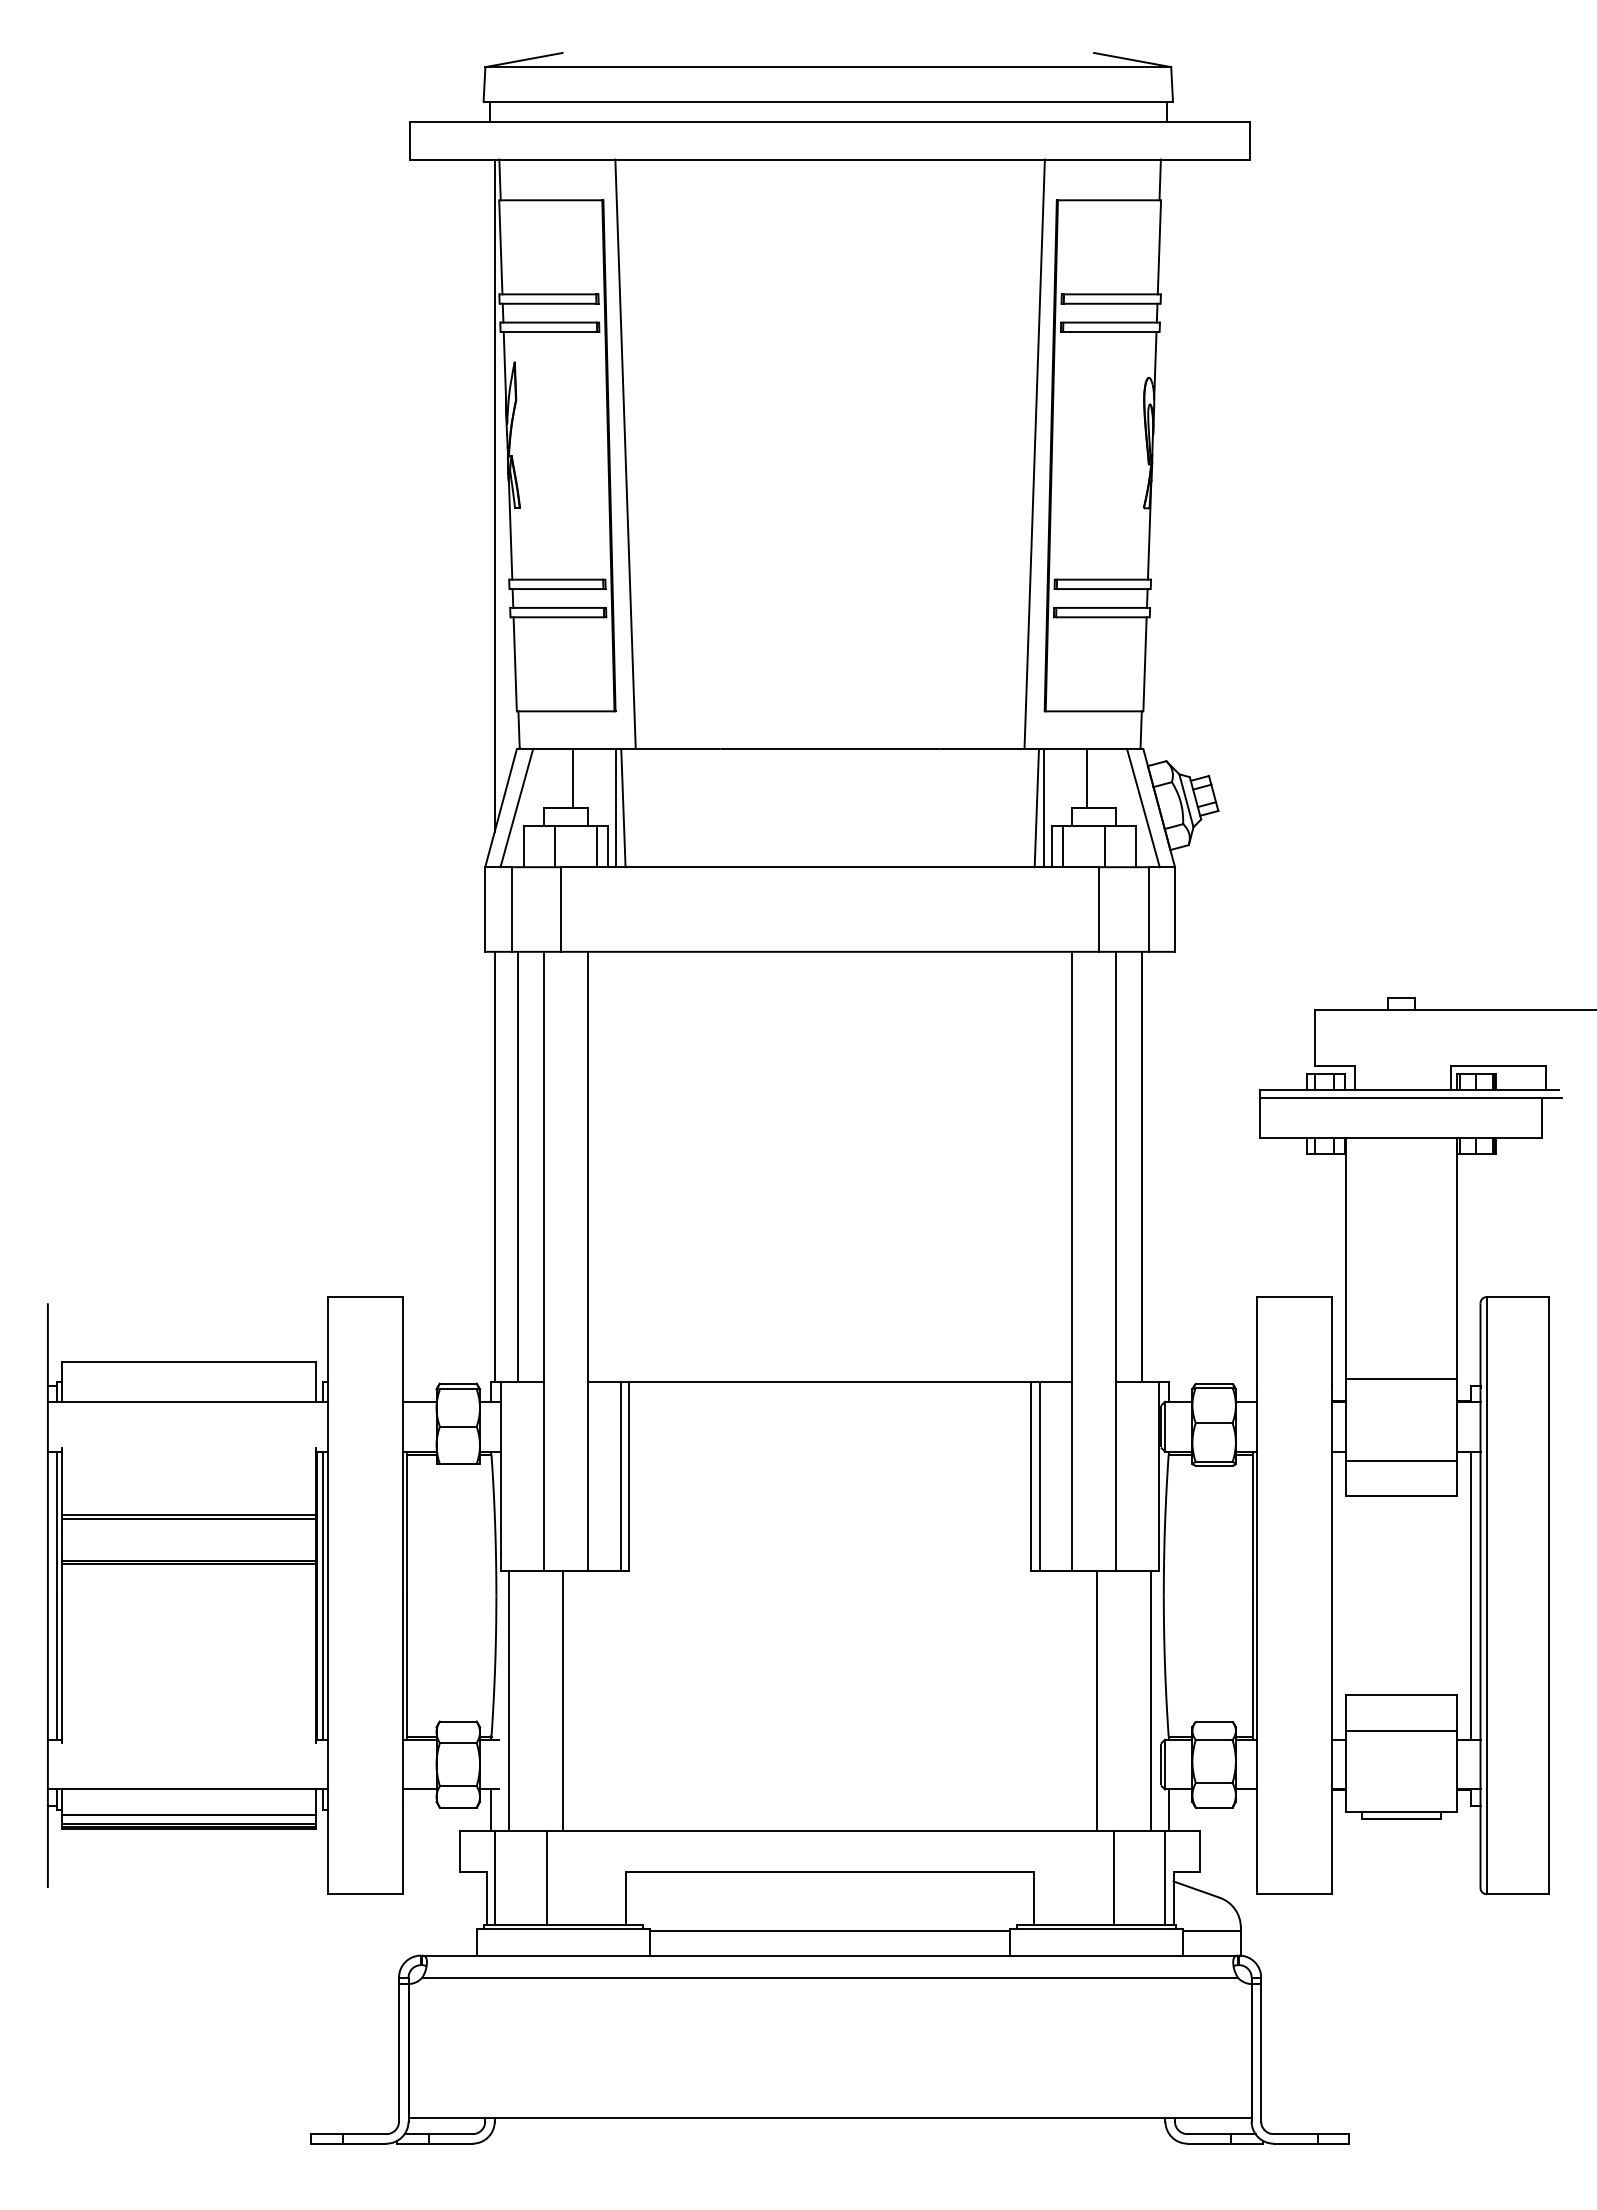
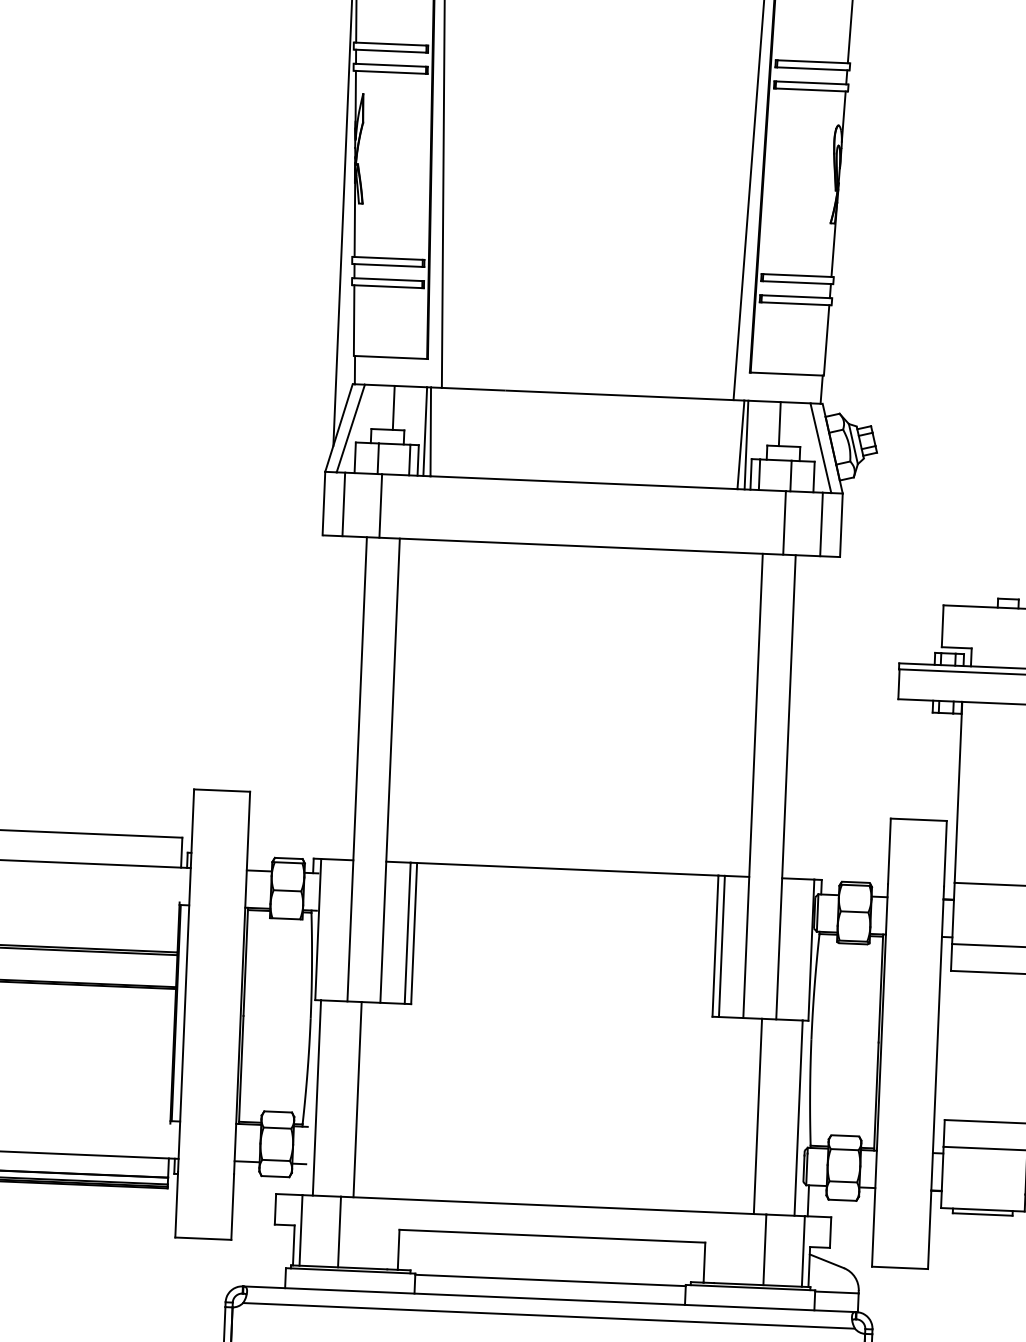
line: (494, 1166) -> (322, 696), removed
line: (518, 1166) -> (340, 697), removed
line: (1142, 1166) -> (808, 717), removed
line: (323, 1595) -> (181, 1013), removed
line: (491, 1809) -> (300, 1179), removed

